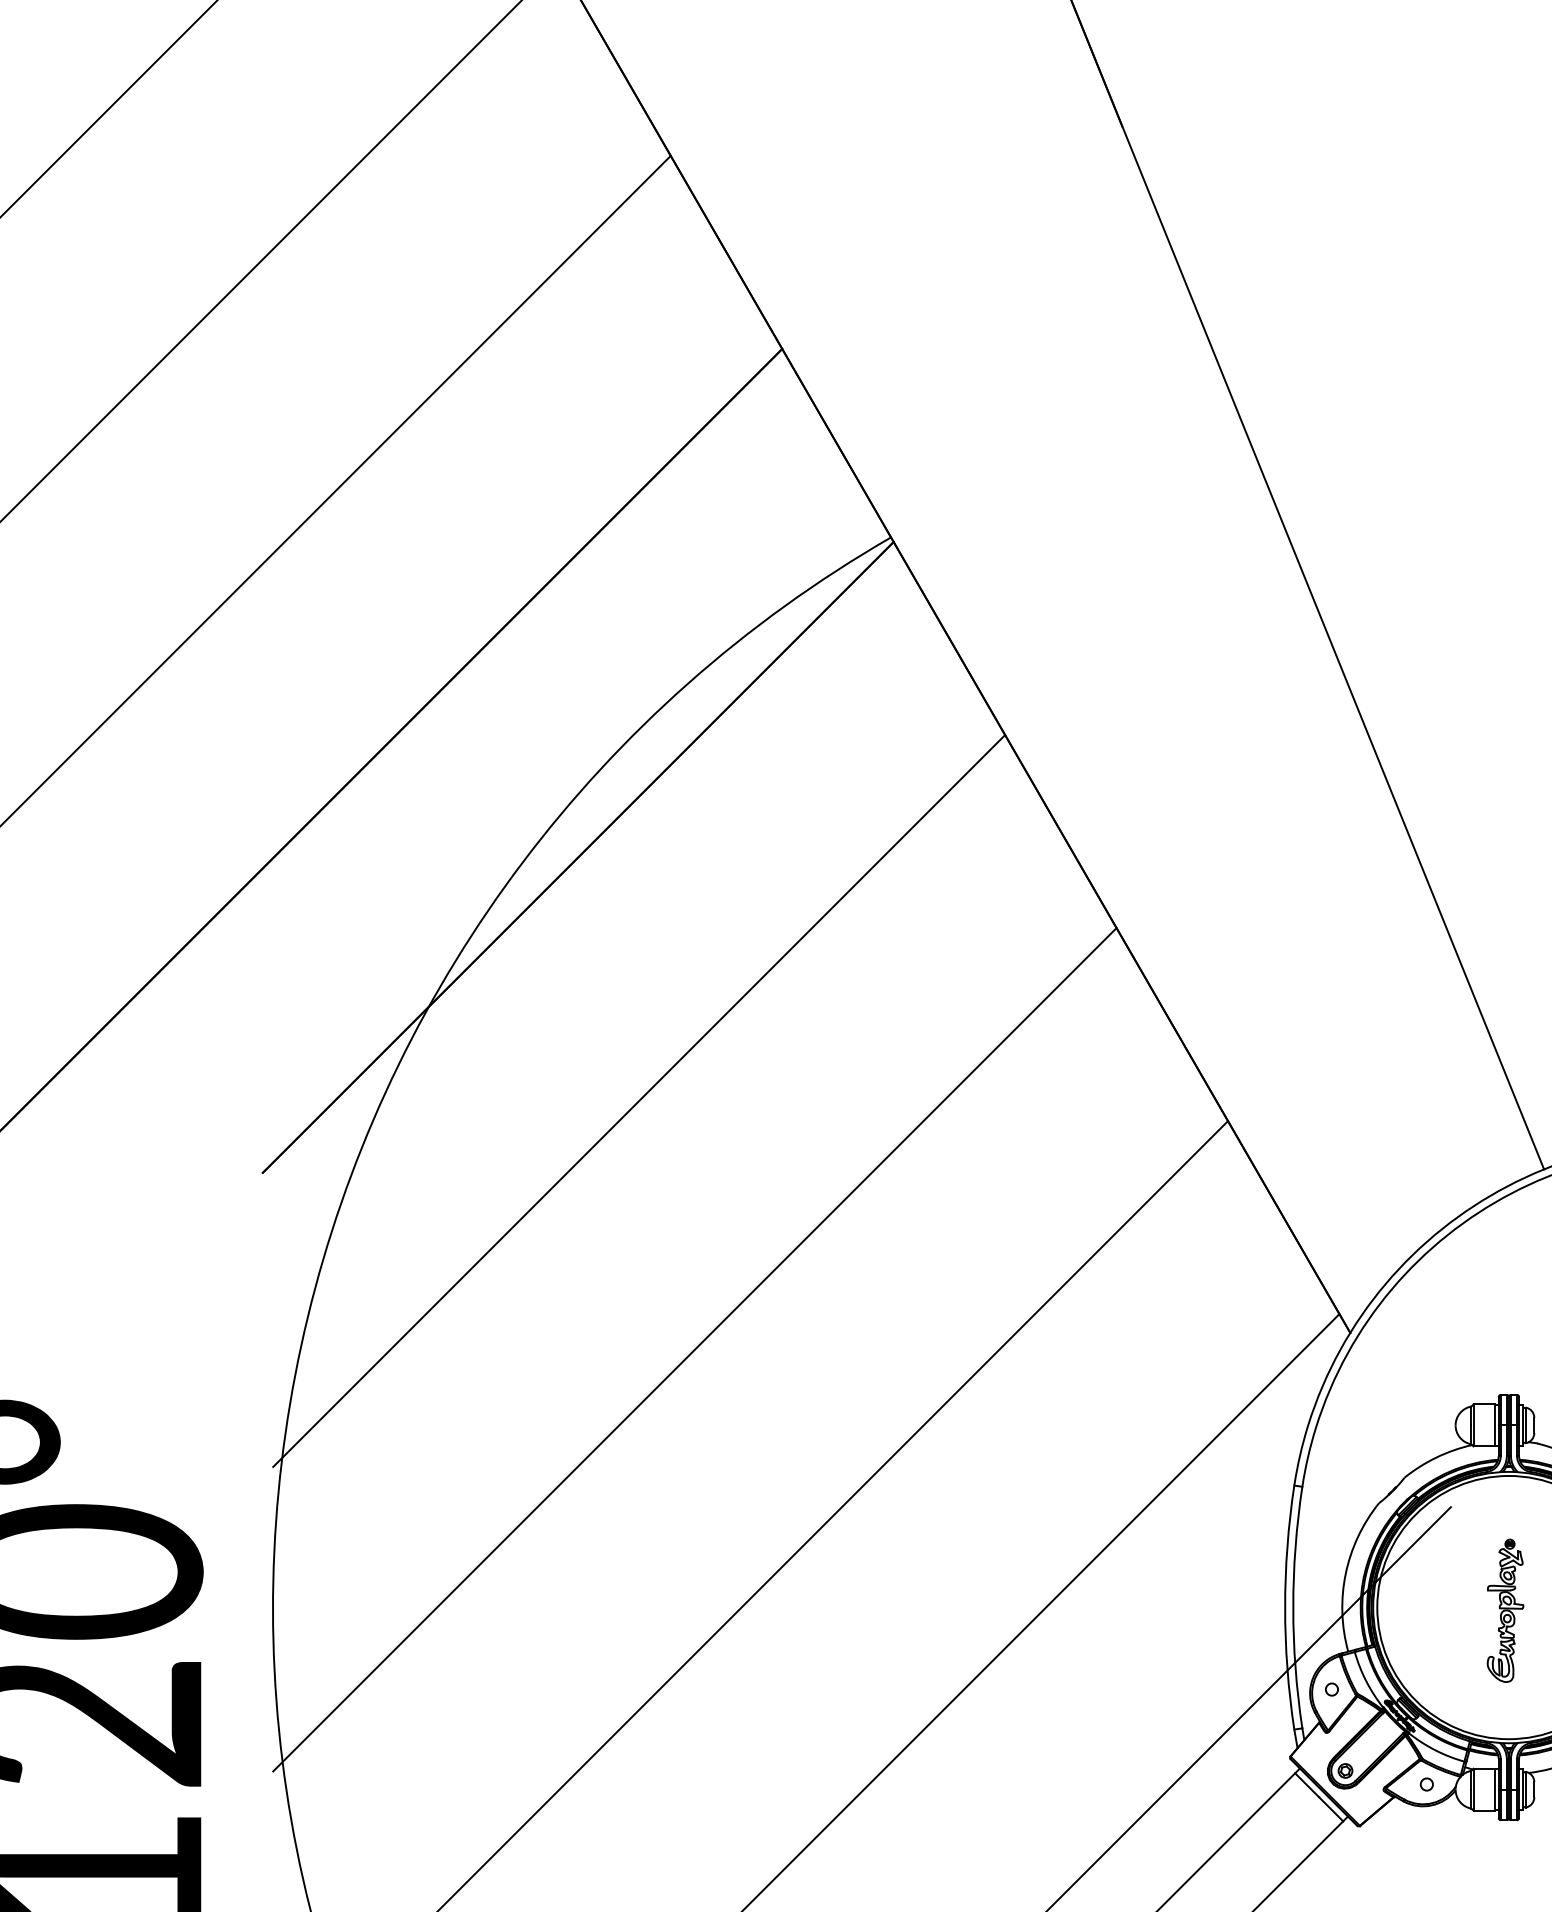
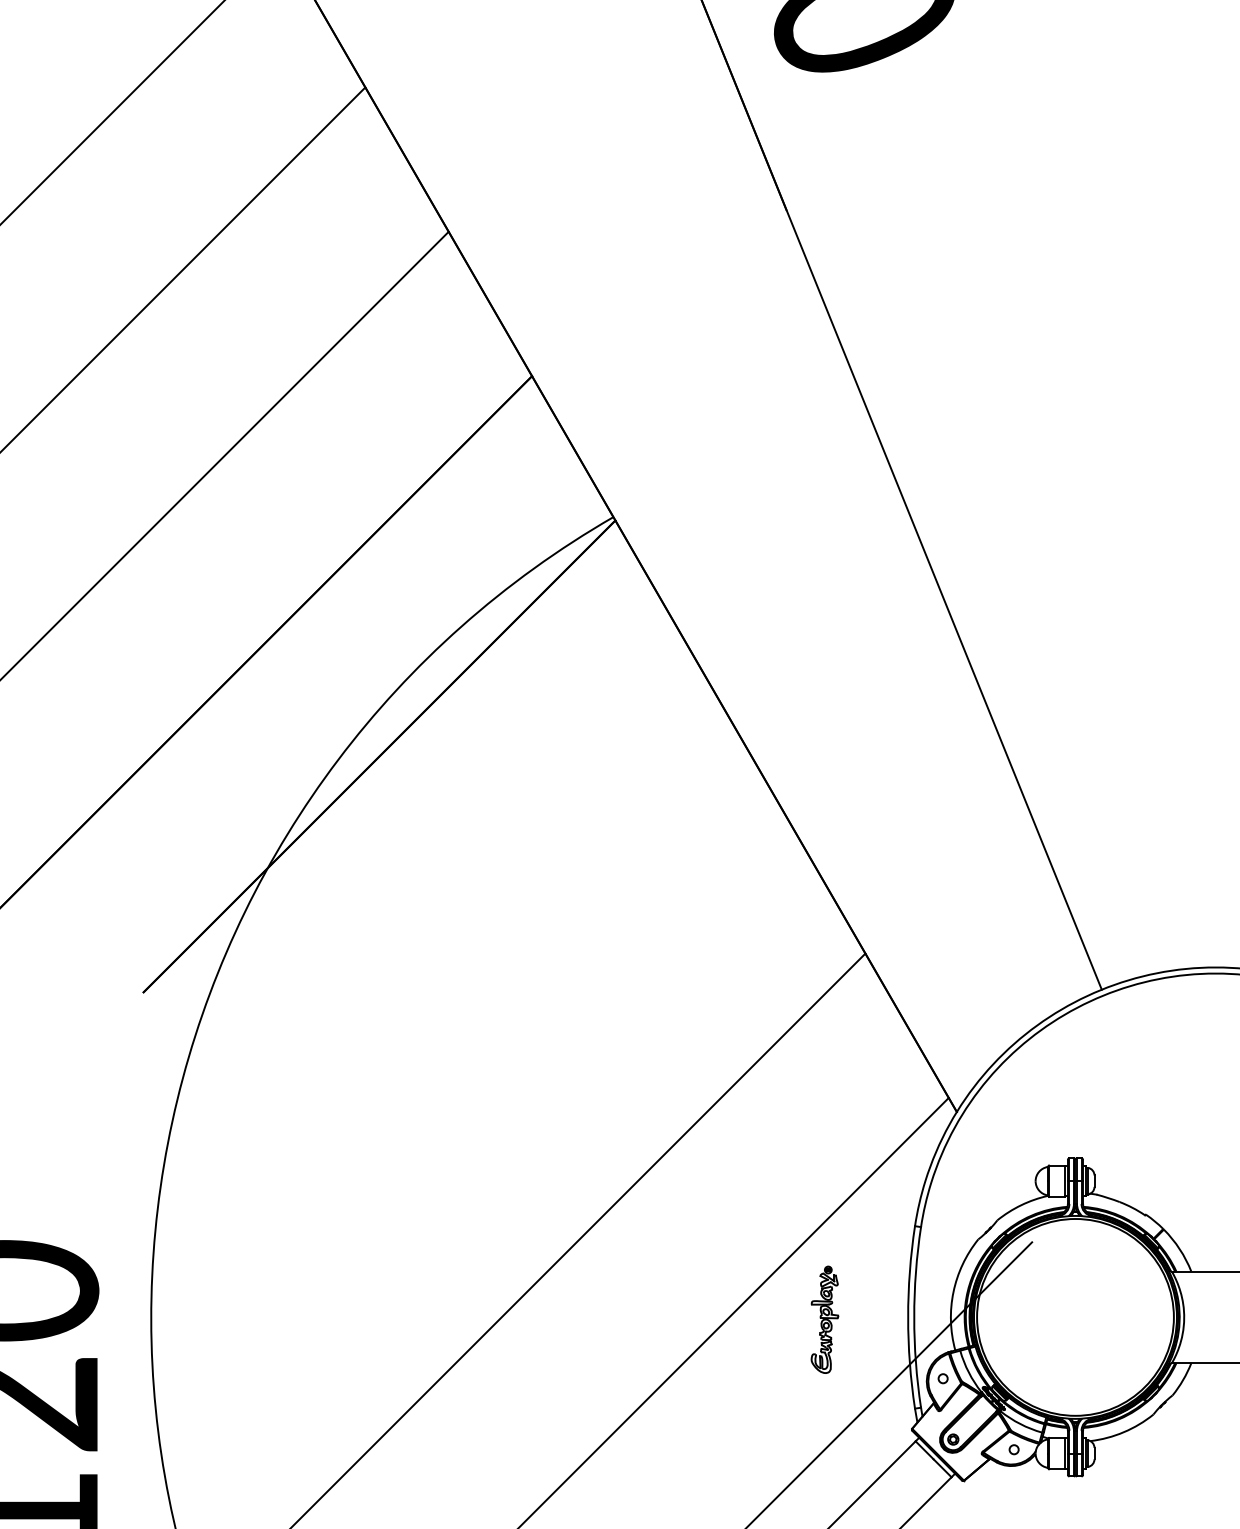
line: (638, 1100) -> (424, 938), removed
line: (694, 1349) -> (466, 1124), removed
part: (1504, 1610) -> (824, 1319), moved

